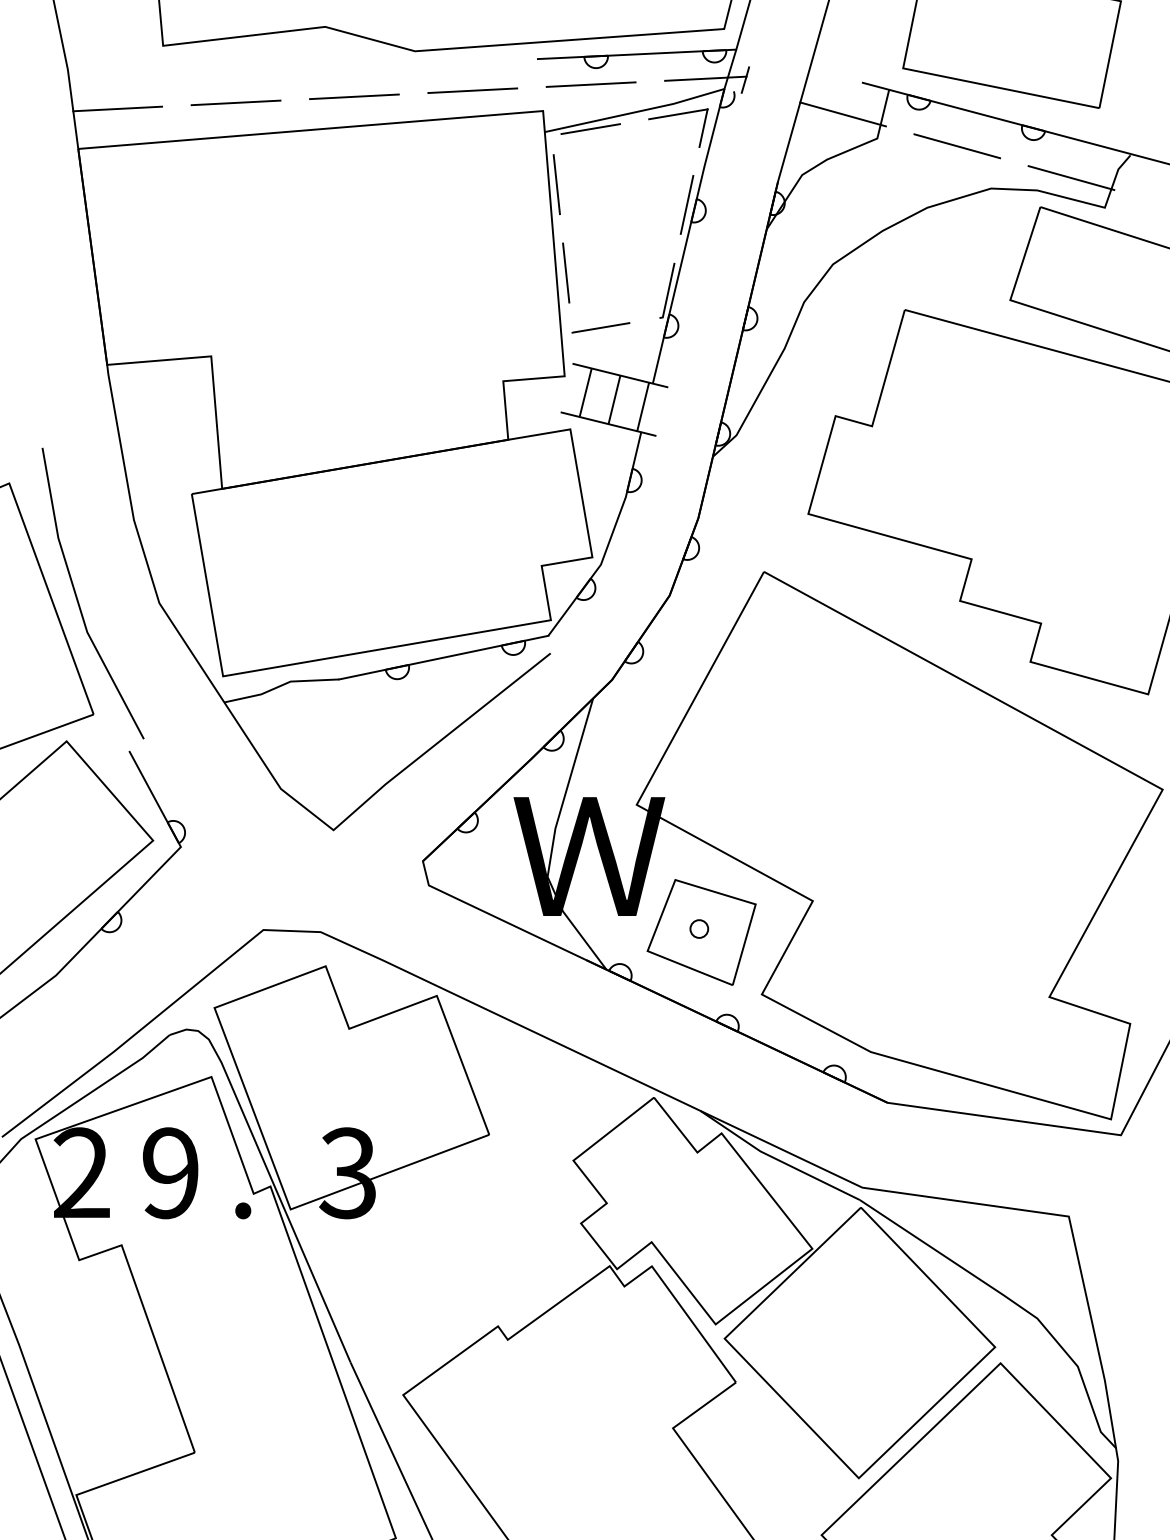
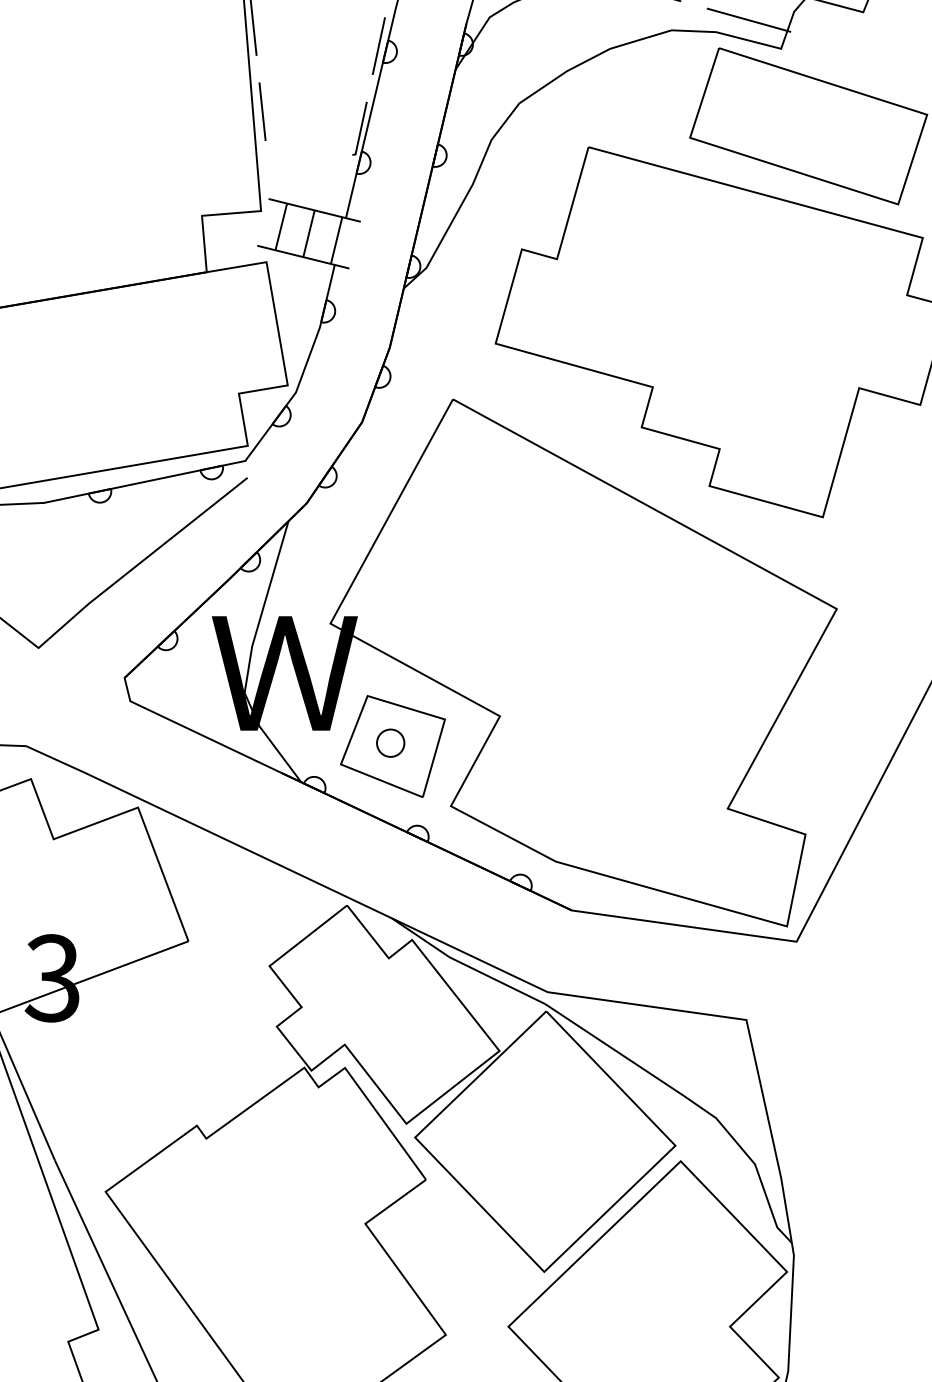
line: (600, 327) -> (295, 164), removed
circle: (699, 928) -> (390, 742), size x1.6

